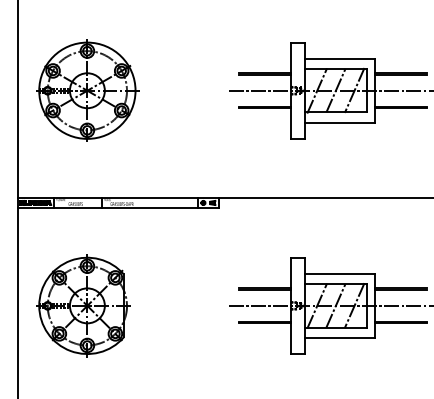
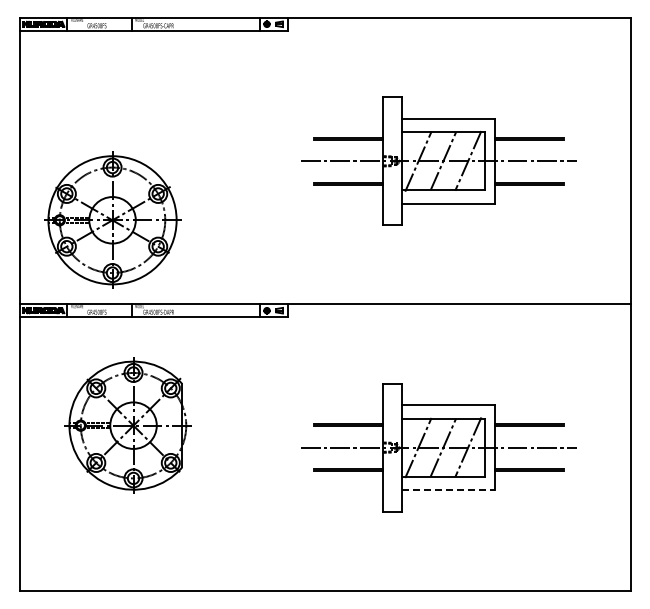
part: (87, 90) -> (112, 219), moved
part: (82, 305) -> (127, 425), moved
line: (339, 338) -> (448, 490), solid -> dashed

